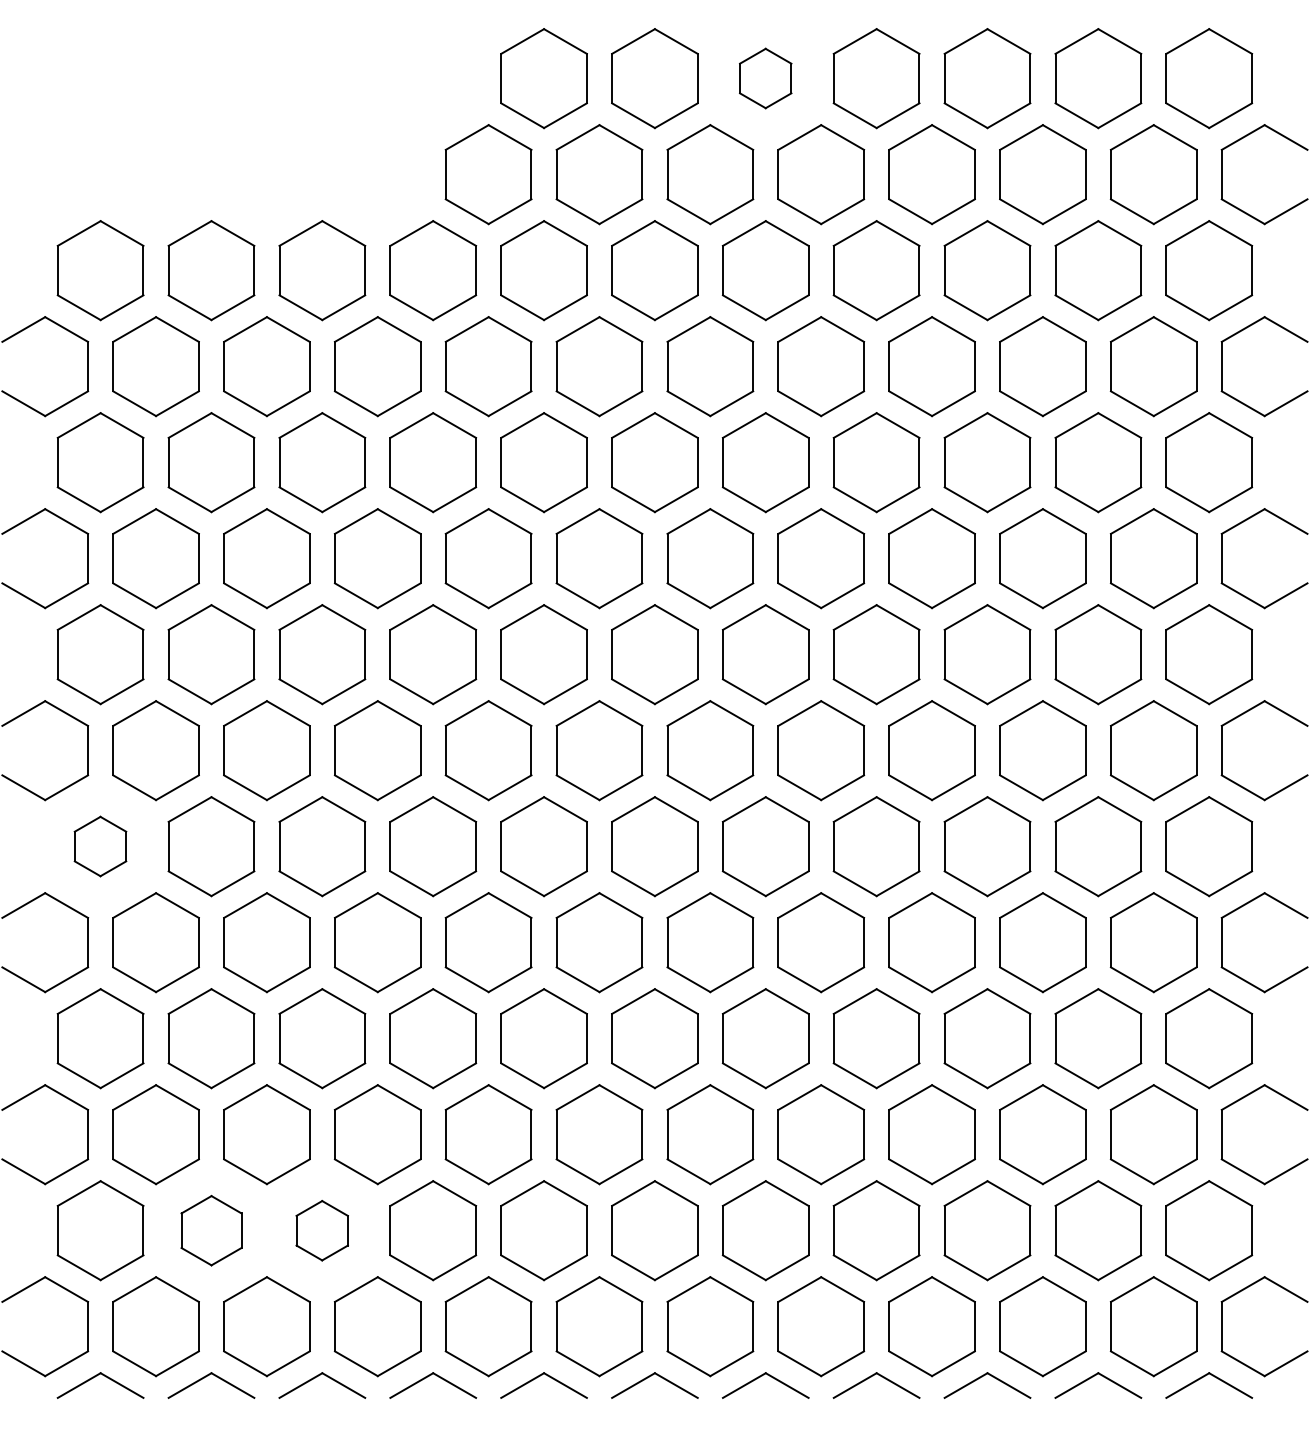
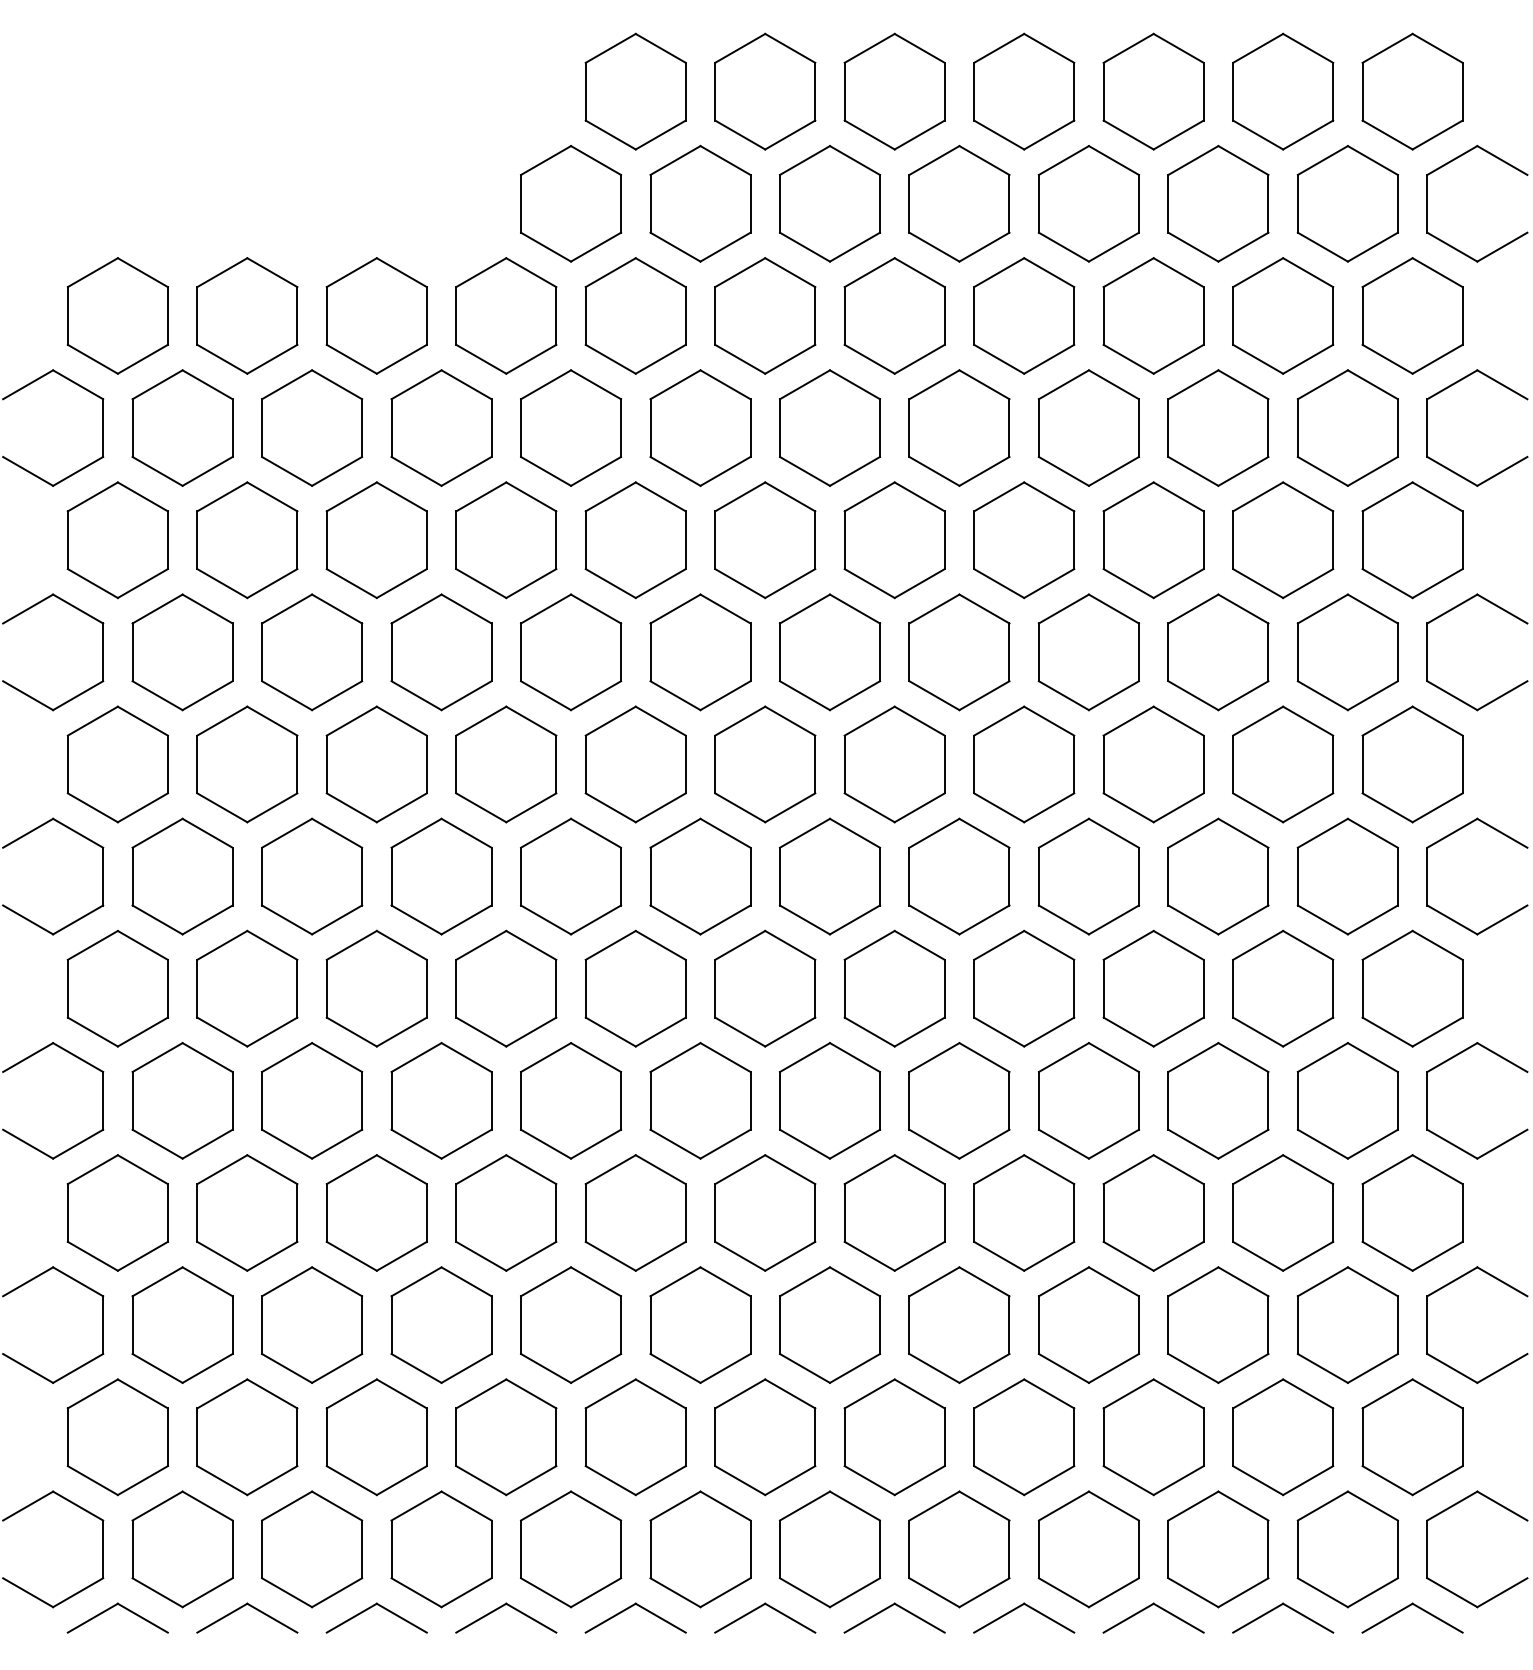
part: (765, 78) -> (894, 91), size x1.67
part: (100, 846) -> (117, 988), size x1.67
part: (211, 1230) -> (247, 1437), size x1.43
part: (322, 1230) -> (376, 1437), size x1.67

